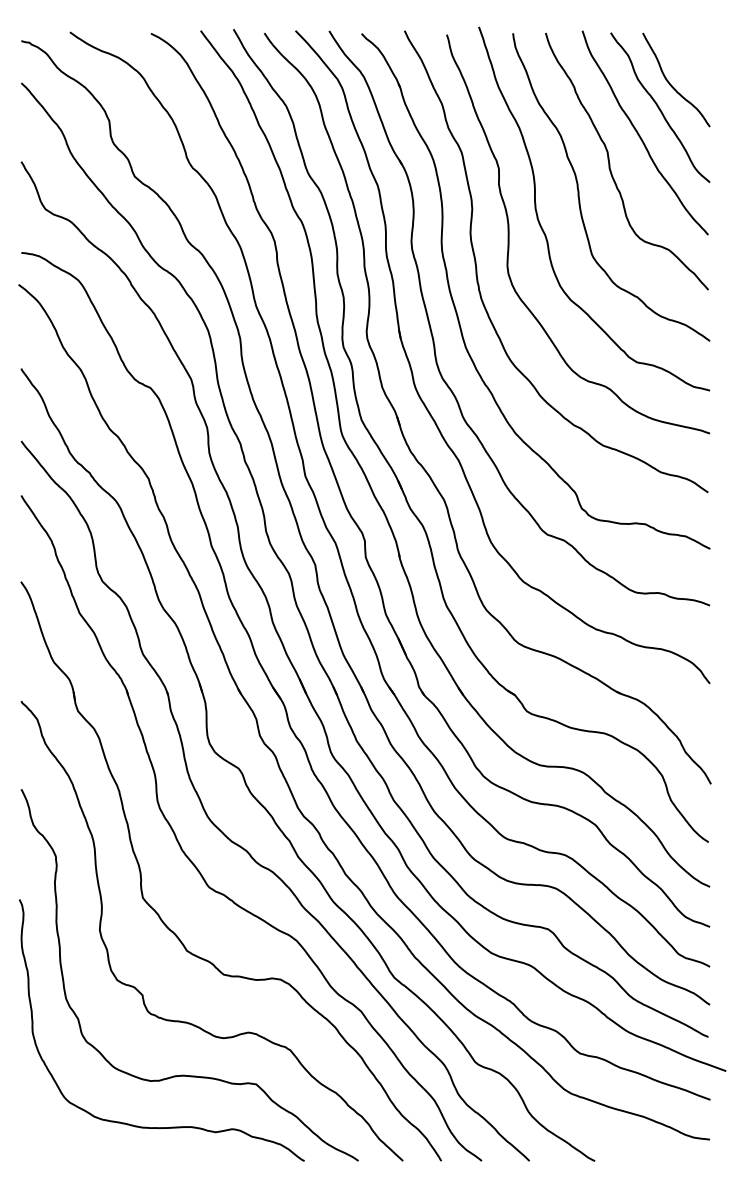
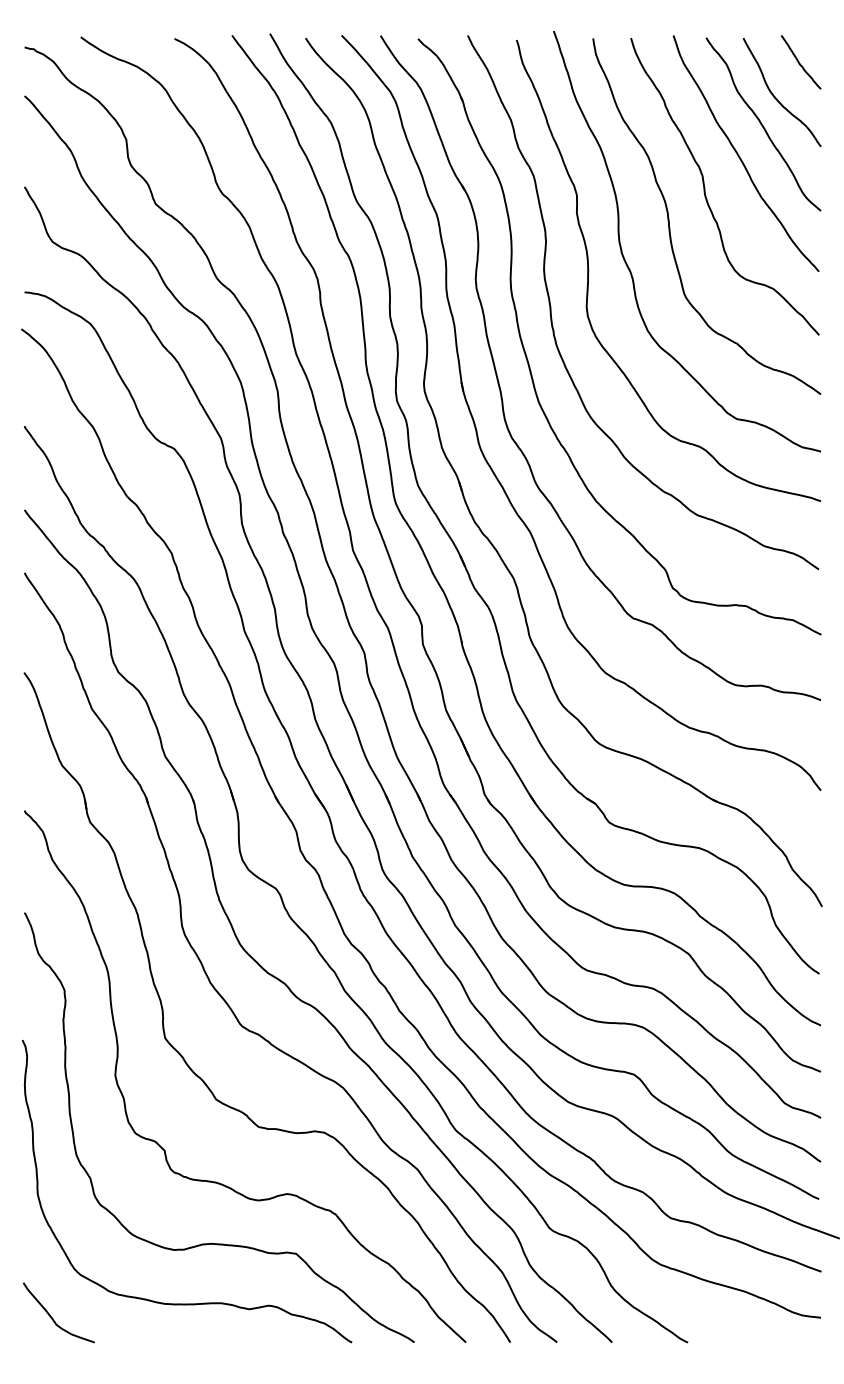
curve: (691, 53) -> (799, 61), added
curve: (46, 1140) -> (53, 1318), added

